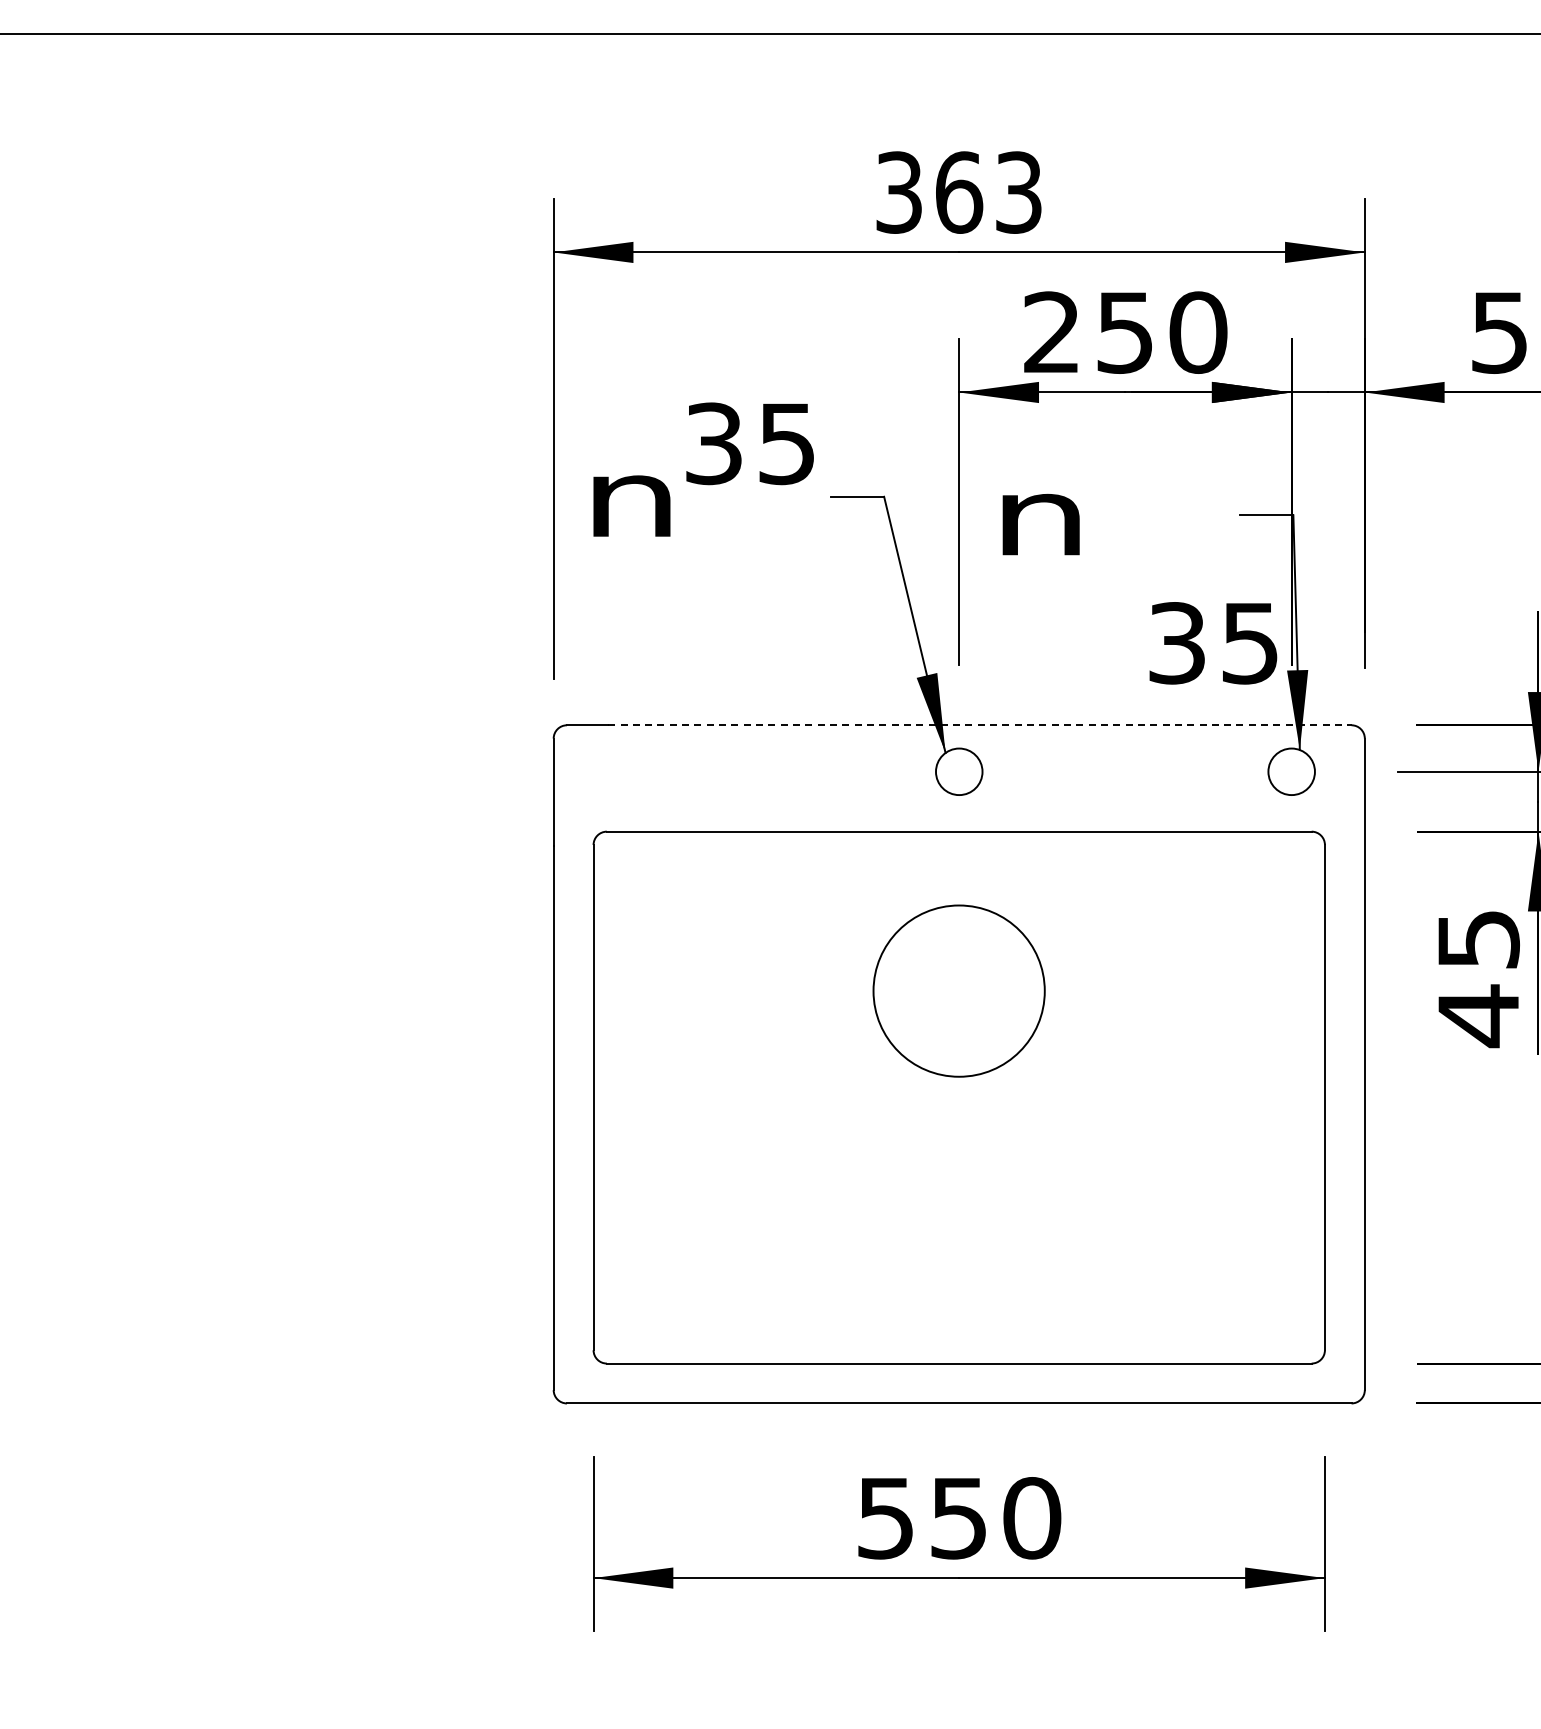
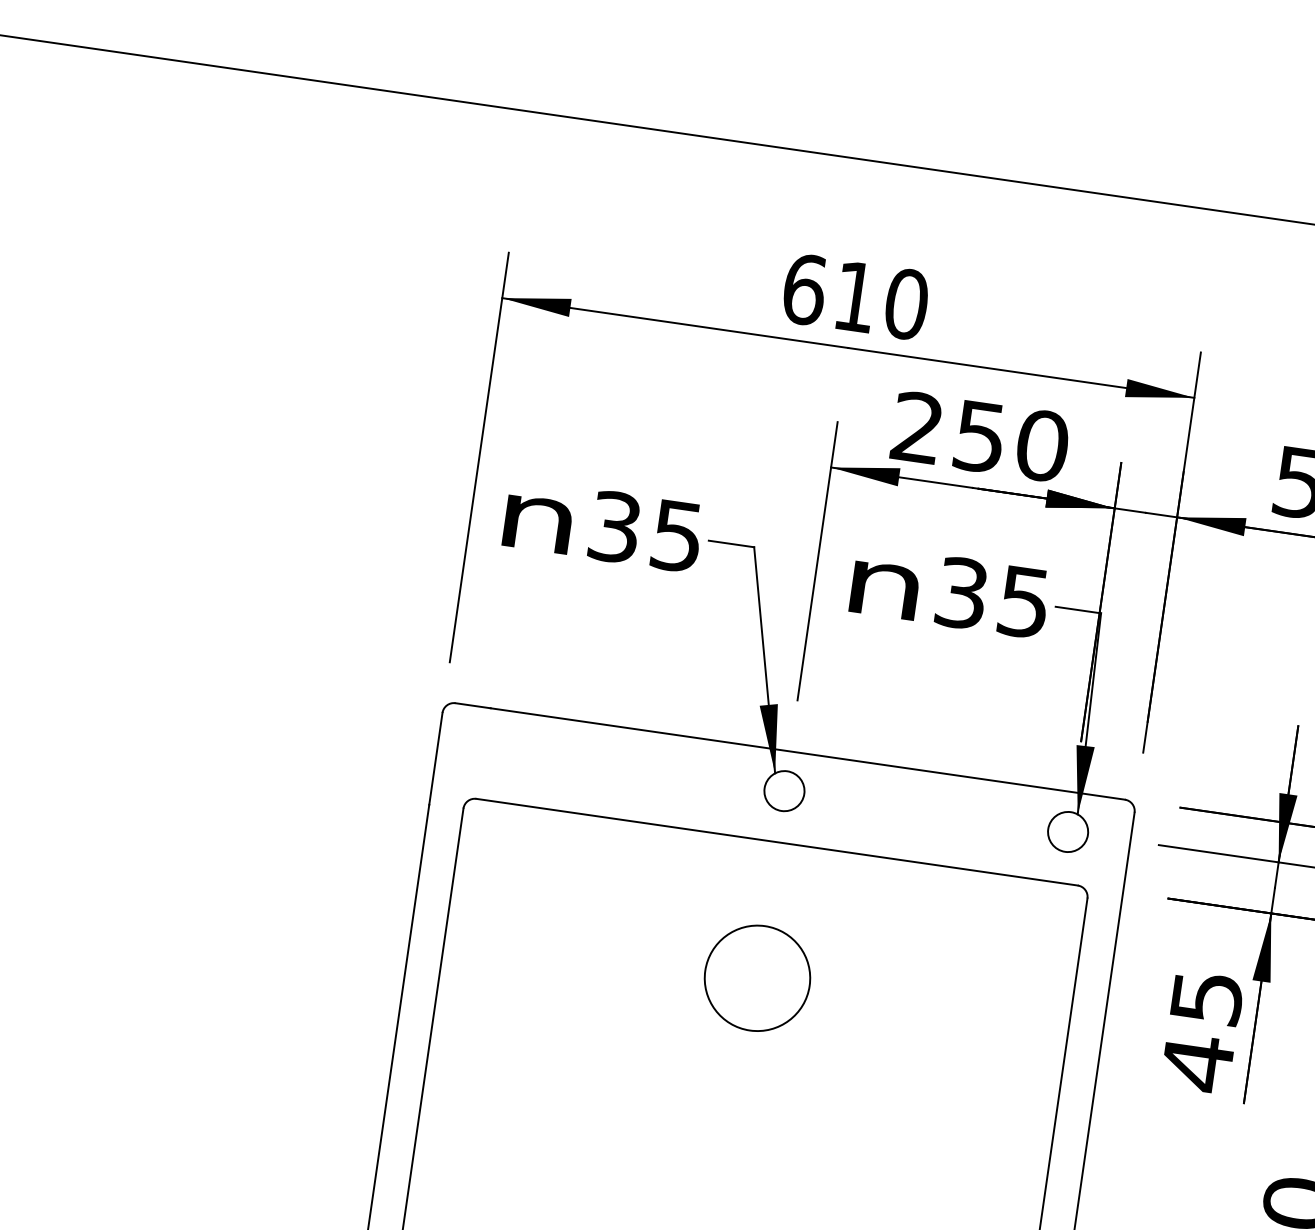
text: (959, 192) -> (855, 296), 363 -> 610
text: (749, 443) -> (645, 531), moved
text: (1213, 643) -> (992, 597), moved
line: (979, 725) -> (807, 754), dashed -> solid
circle: (959, 991) -> (757, 978), size x0.71

